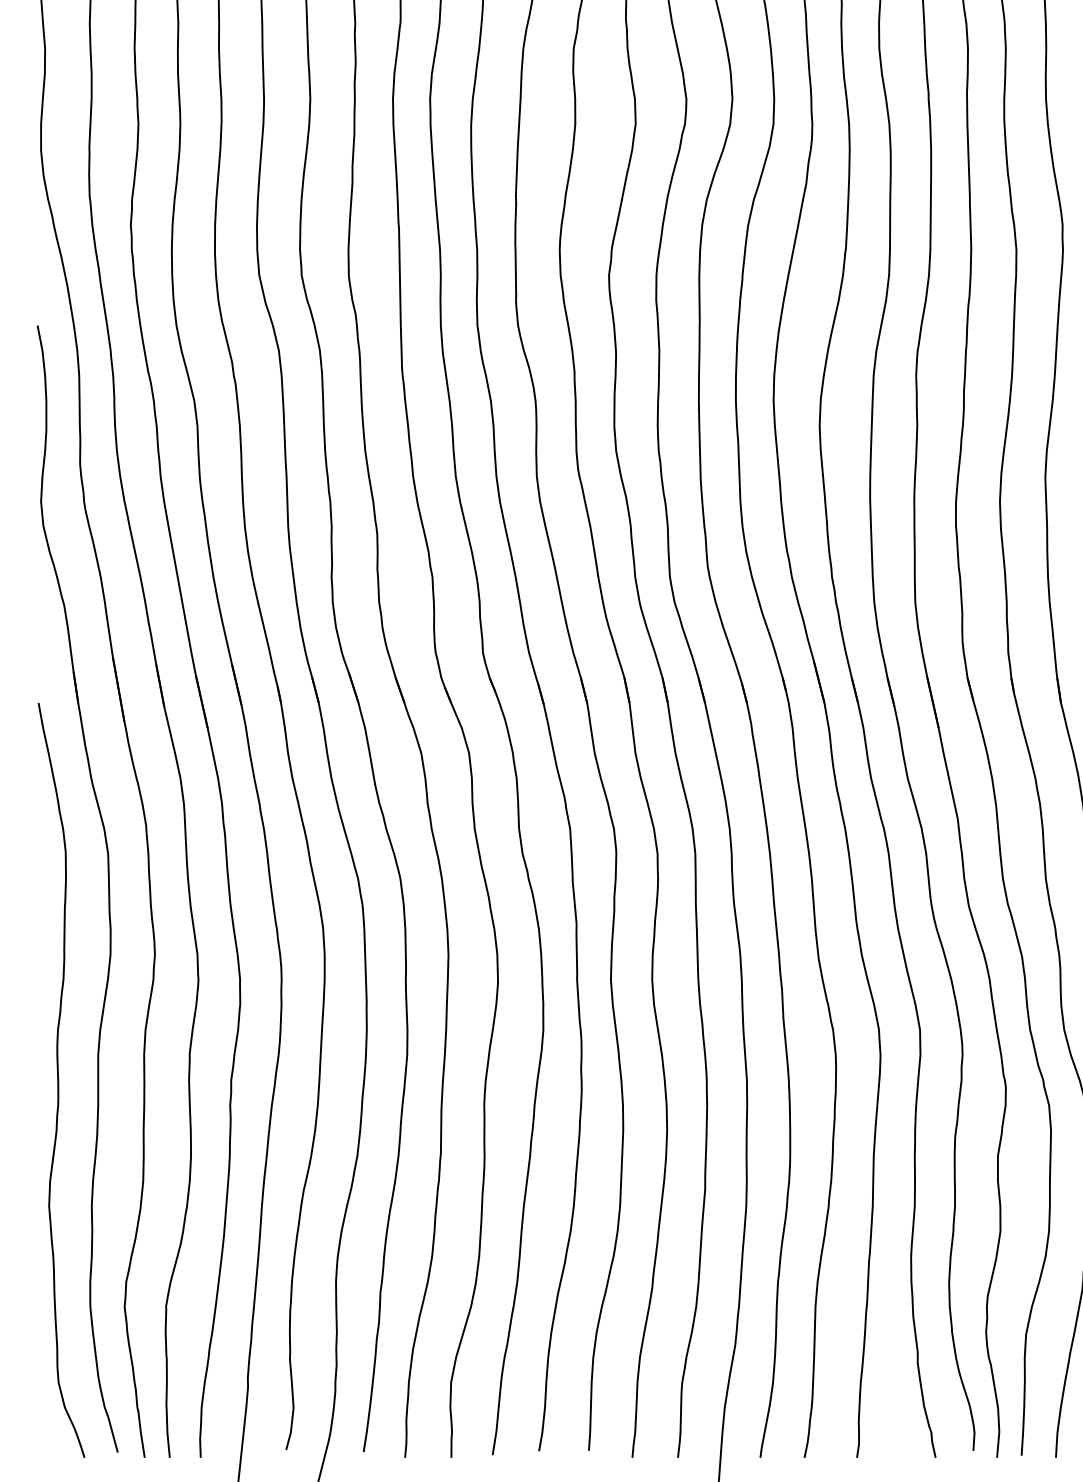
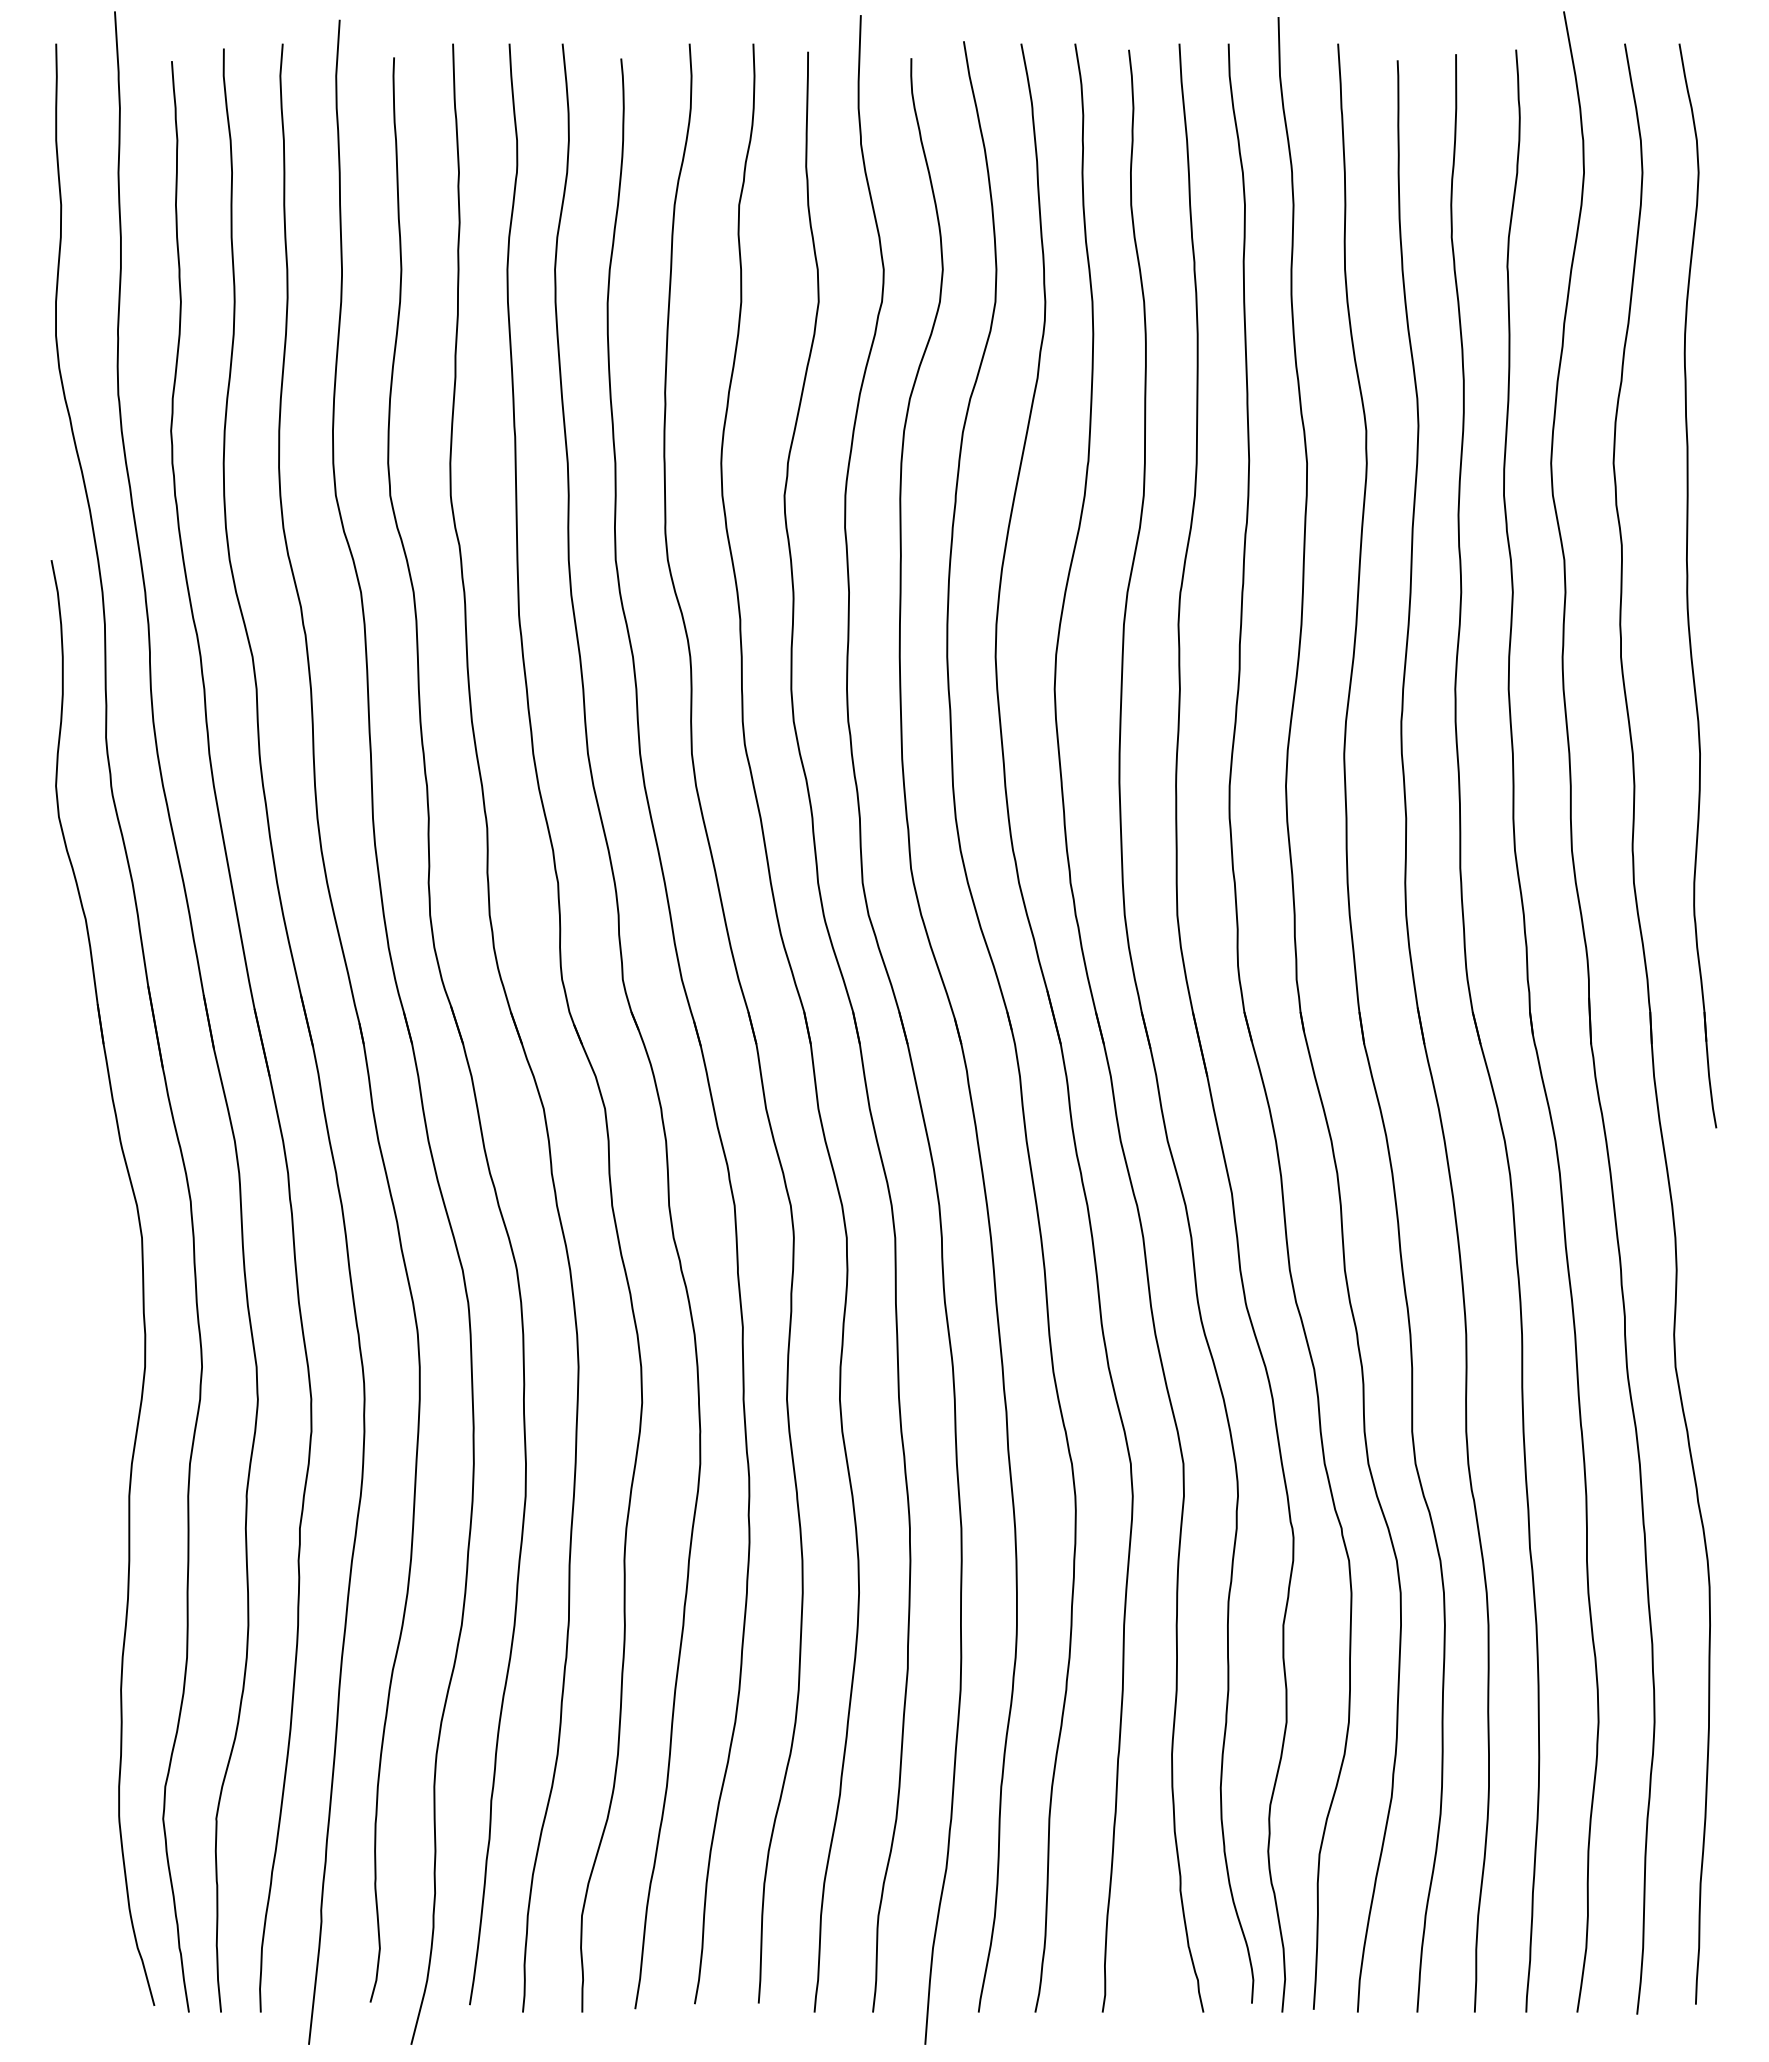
curve: (58, 1080) -> (78, 1528), removed

